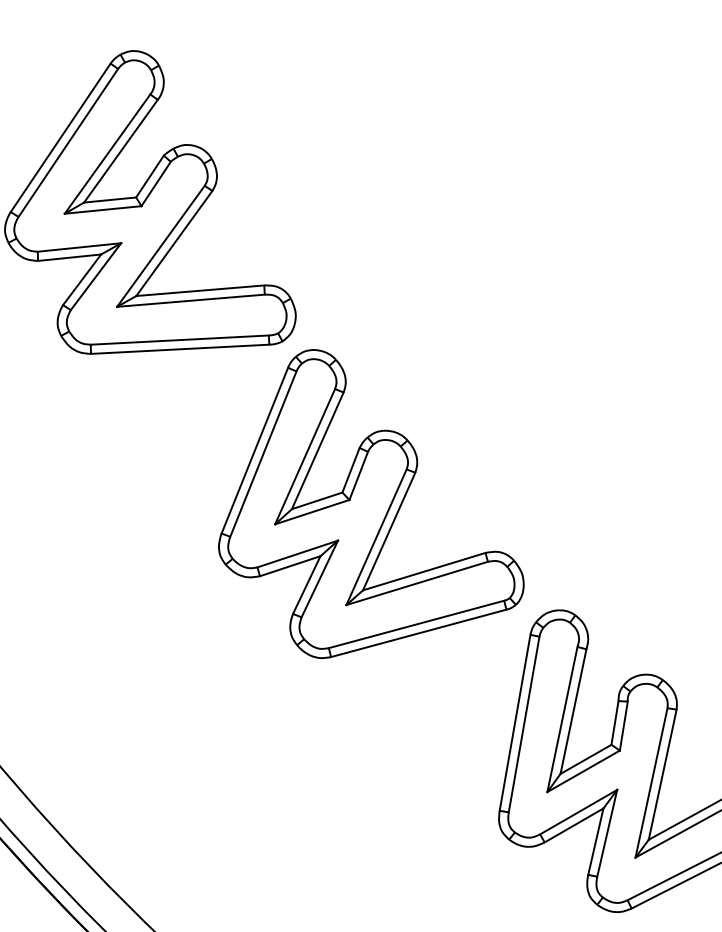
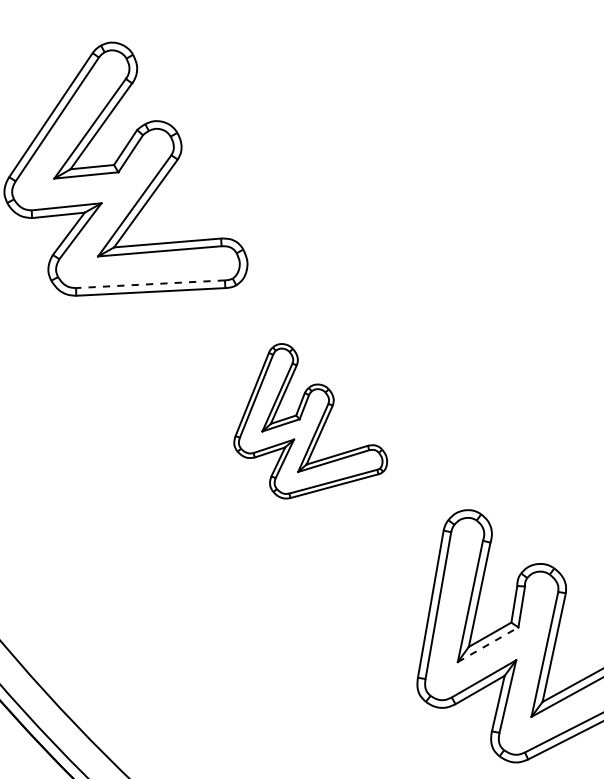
line: (179, 340) -> (150, 284), solid -> dashed
part: (371, 503) -> (310, 420), size x0.6
line: (583, 771) -> (488, 644), solid -> dashed

